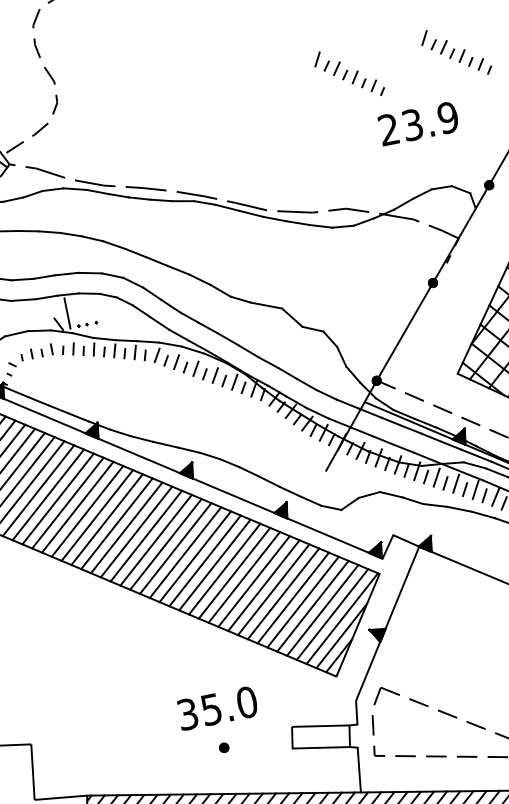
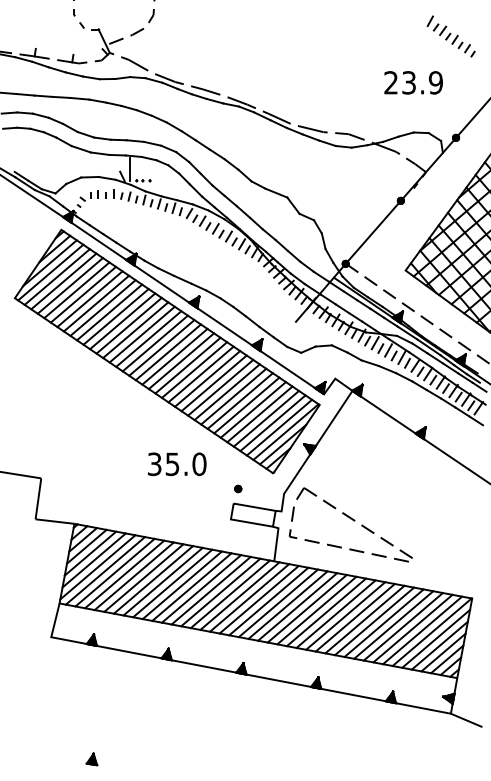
part: (348, 74) -> (369, 36), removed
text: (218, 708) -> (177, 464), moved
part: (224, 747) -> (238, 488), moved

